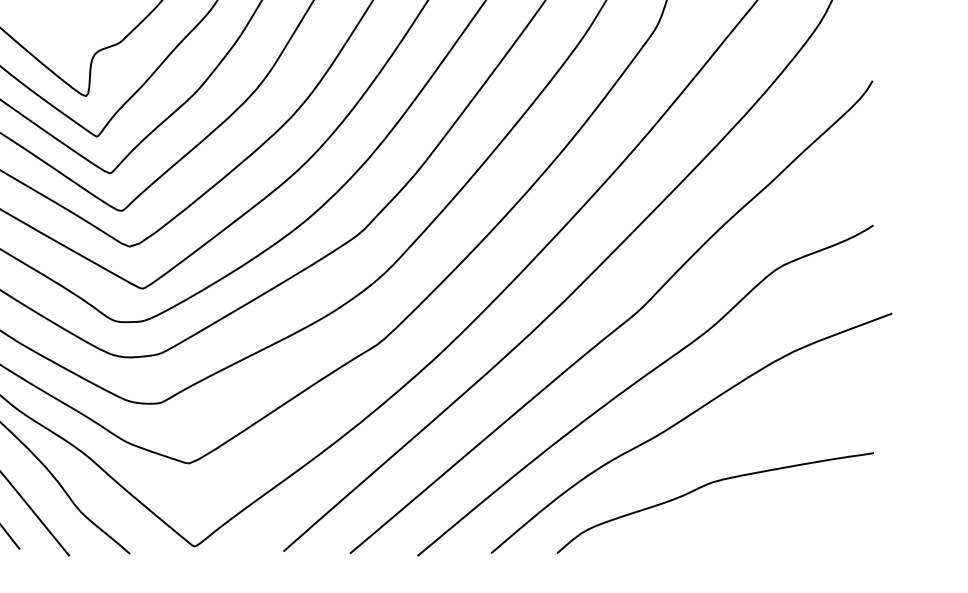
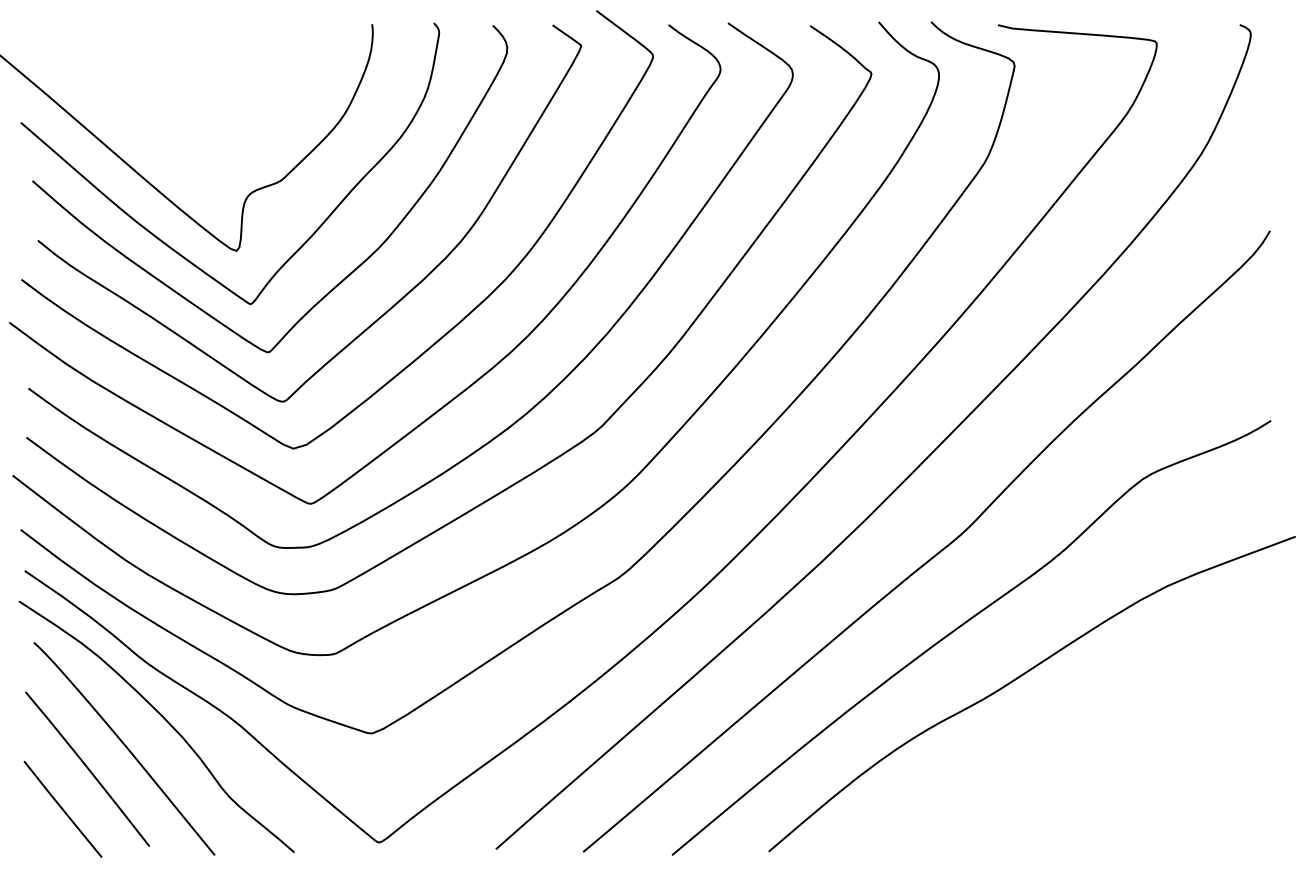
curve: (709, 484) -> (1055, 761), removed

